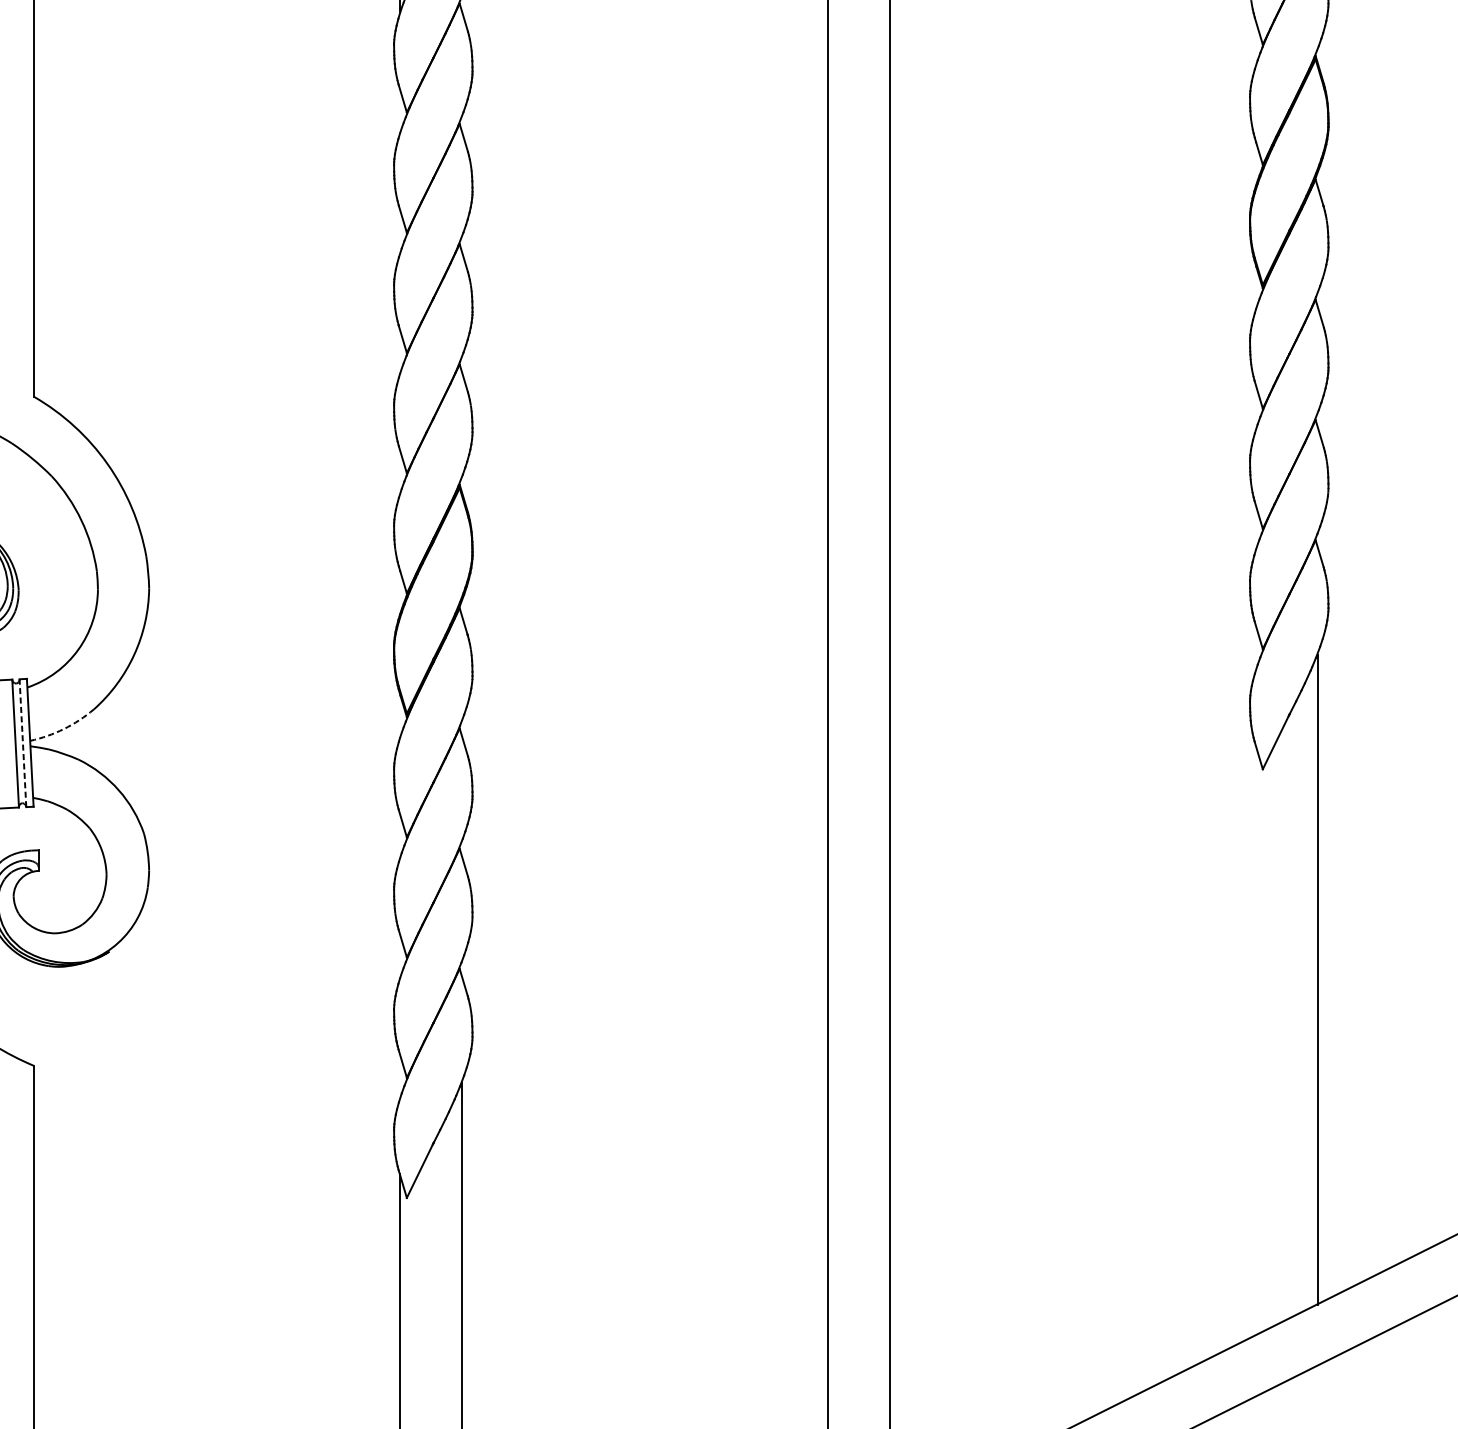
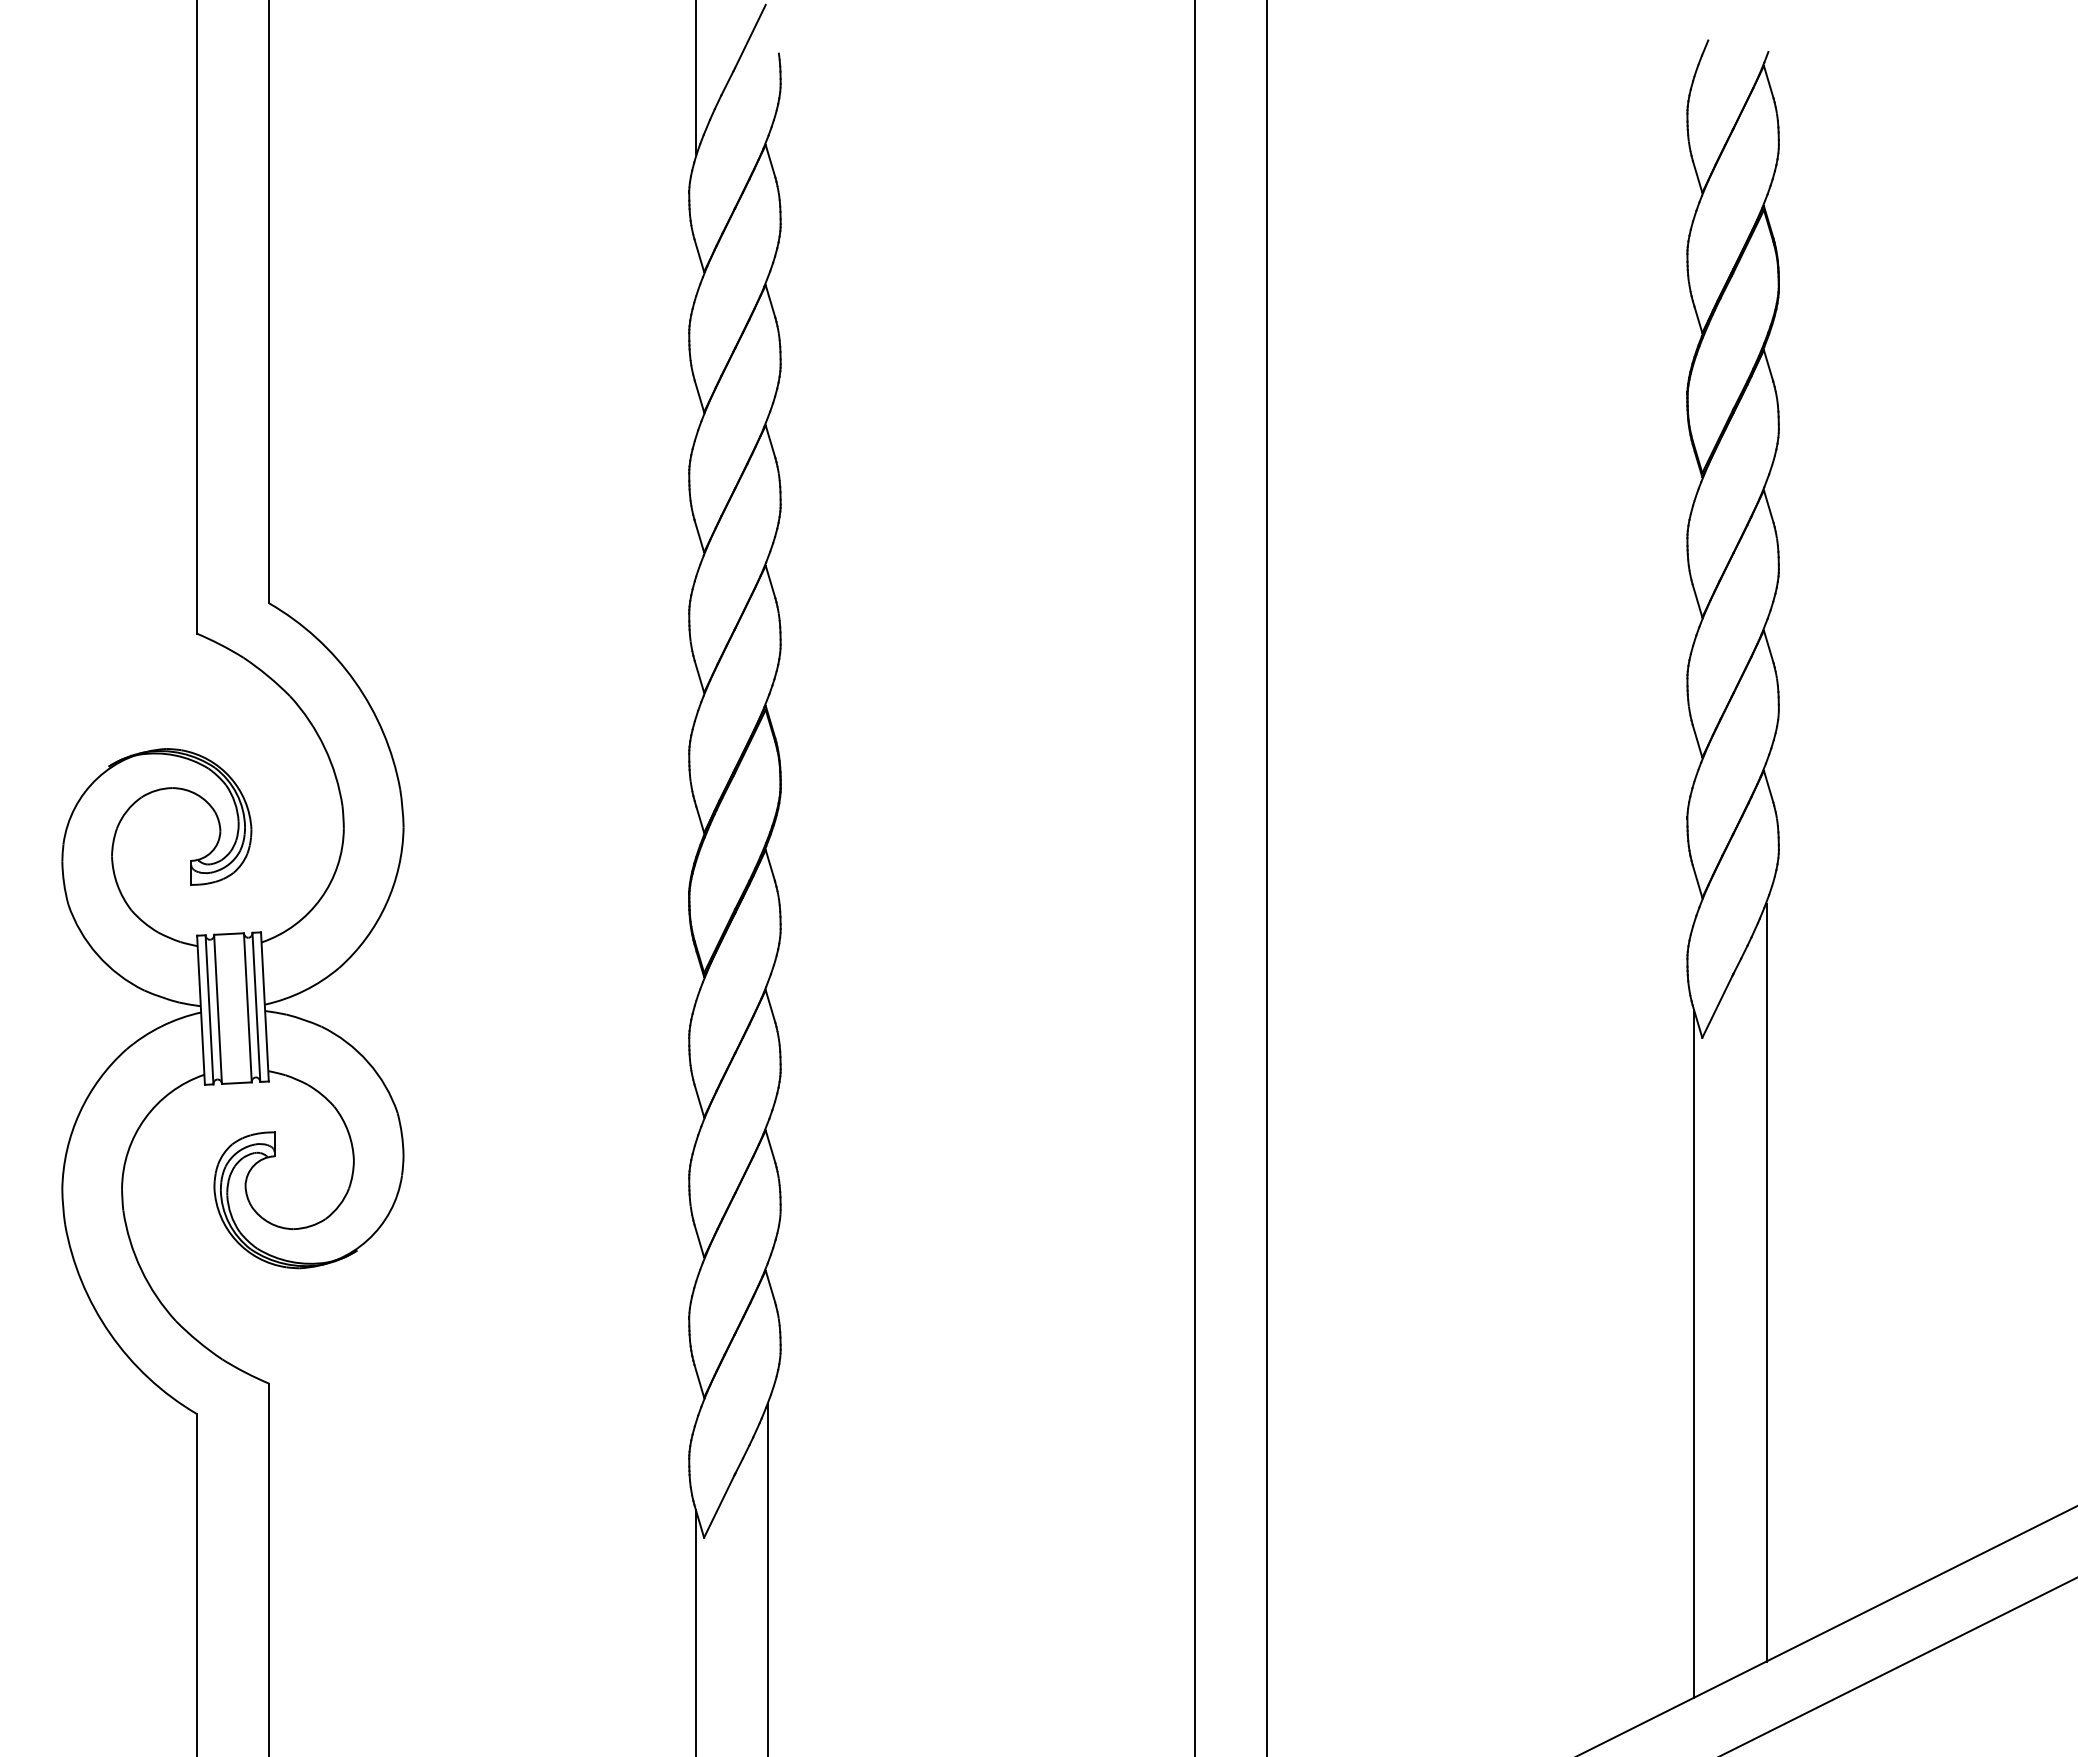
arc: (64, 728) -> (304, 990), dashed -> solid
line: (23, 743) -> (256, 1007), dashed -> solid
line: (1255, 1039) -> (1693, 1353), added

